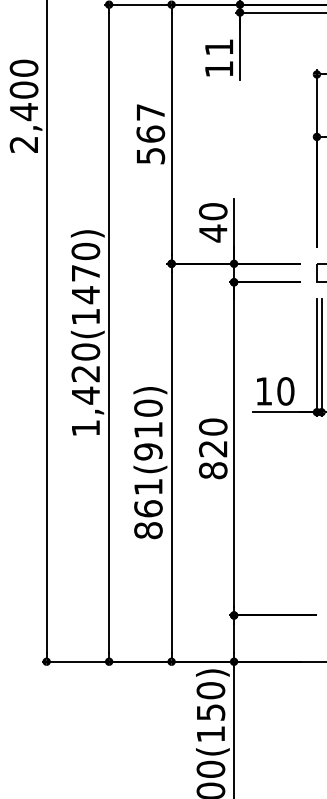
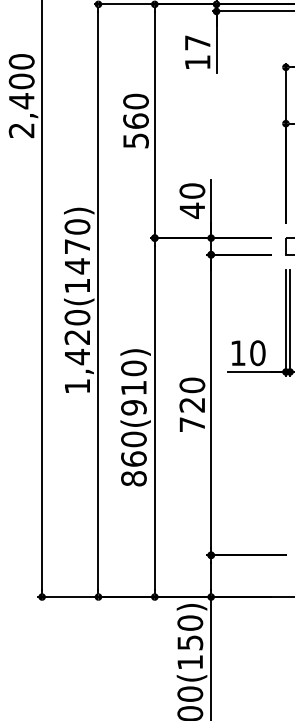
text: (219, 47) -> (198, 42), 11 -> 17
text: (150, 111) -> (135, 100), 567 -> 560
text: (212, 470) -> (191, 424), 820 -> 720
text: (148, 486) -> (133, 438), 861(910) -> 860(910)

